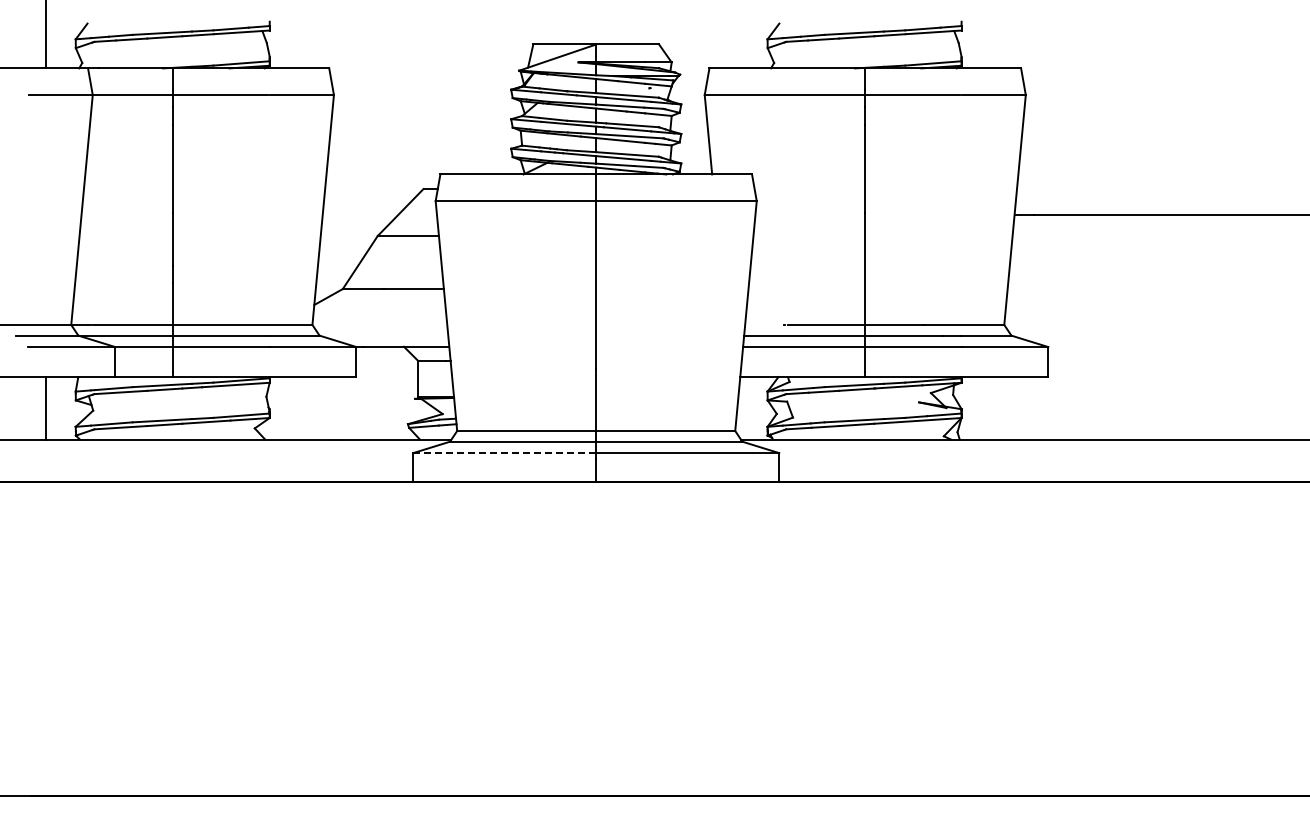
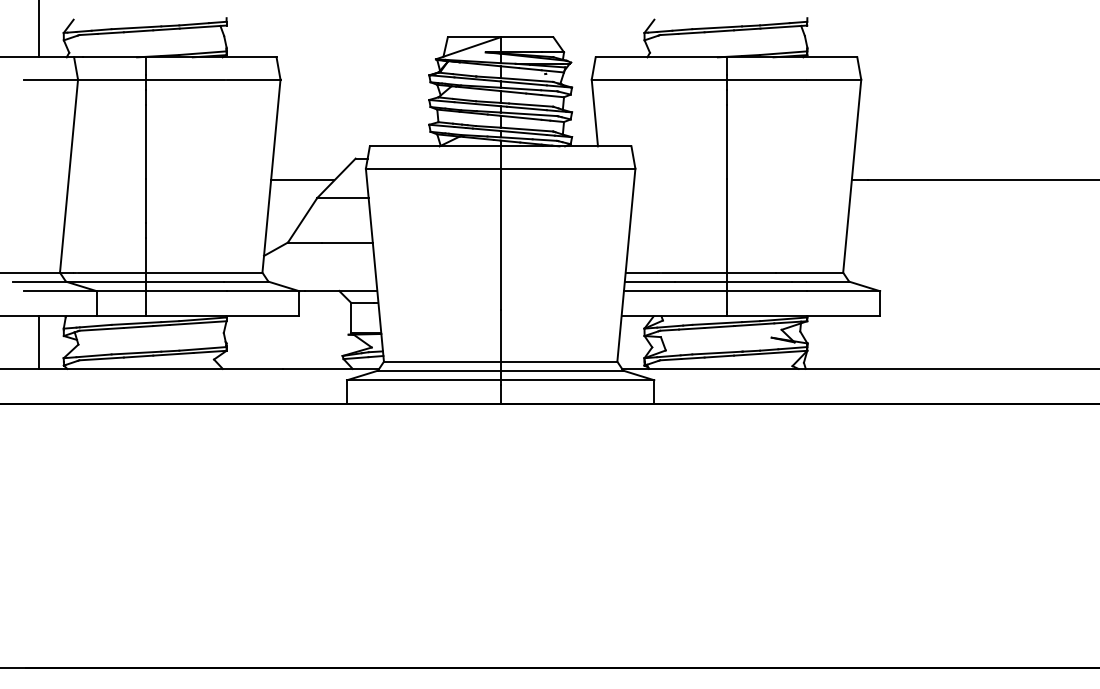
line: (360, 215) -> (302, 180), added
line: (763, 324) -> (641, 272), added
line: (504, 453) -> (423, 380), dashed -> solid

